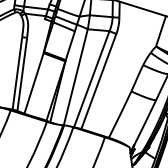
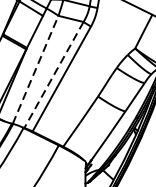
line: (75, 76) -> (35, 68), solid -> dashed
line: (91, 79) -> (53, 75), solid -> dashed

